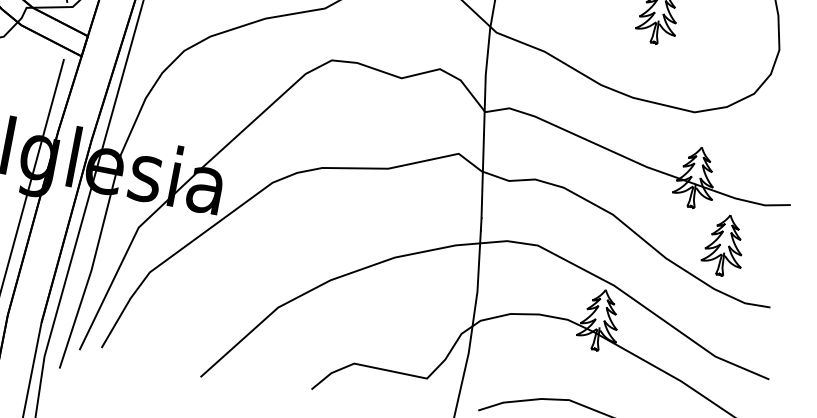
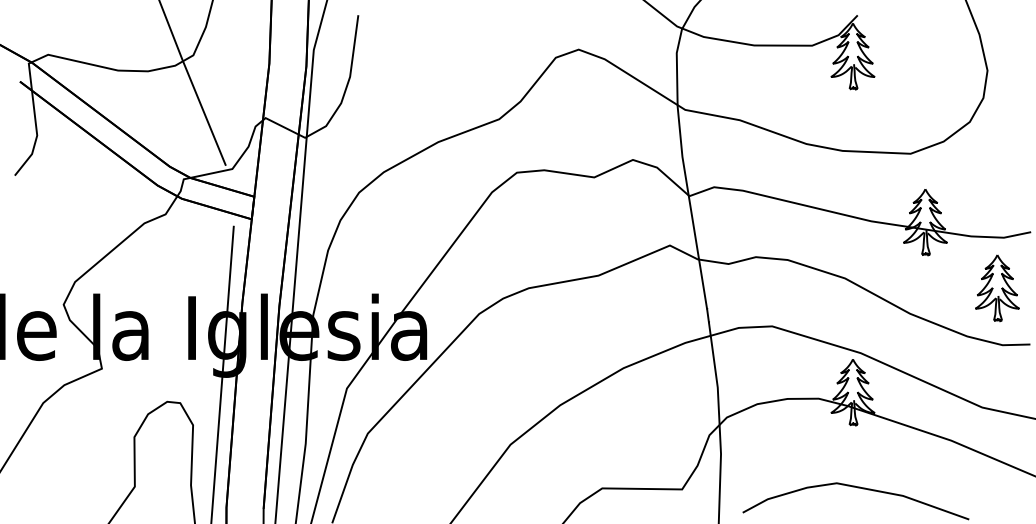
part: (724, 245) -> (997, 288), moved

